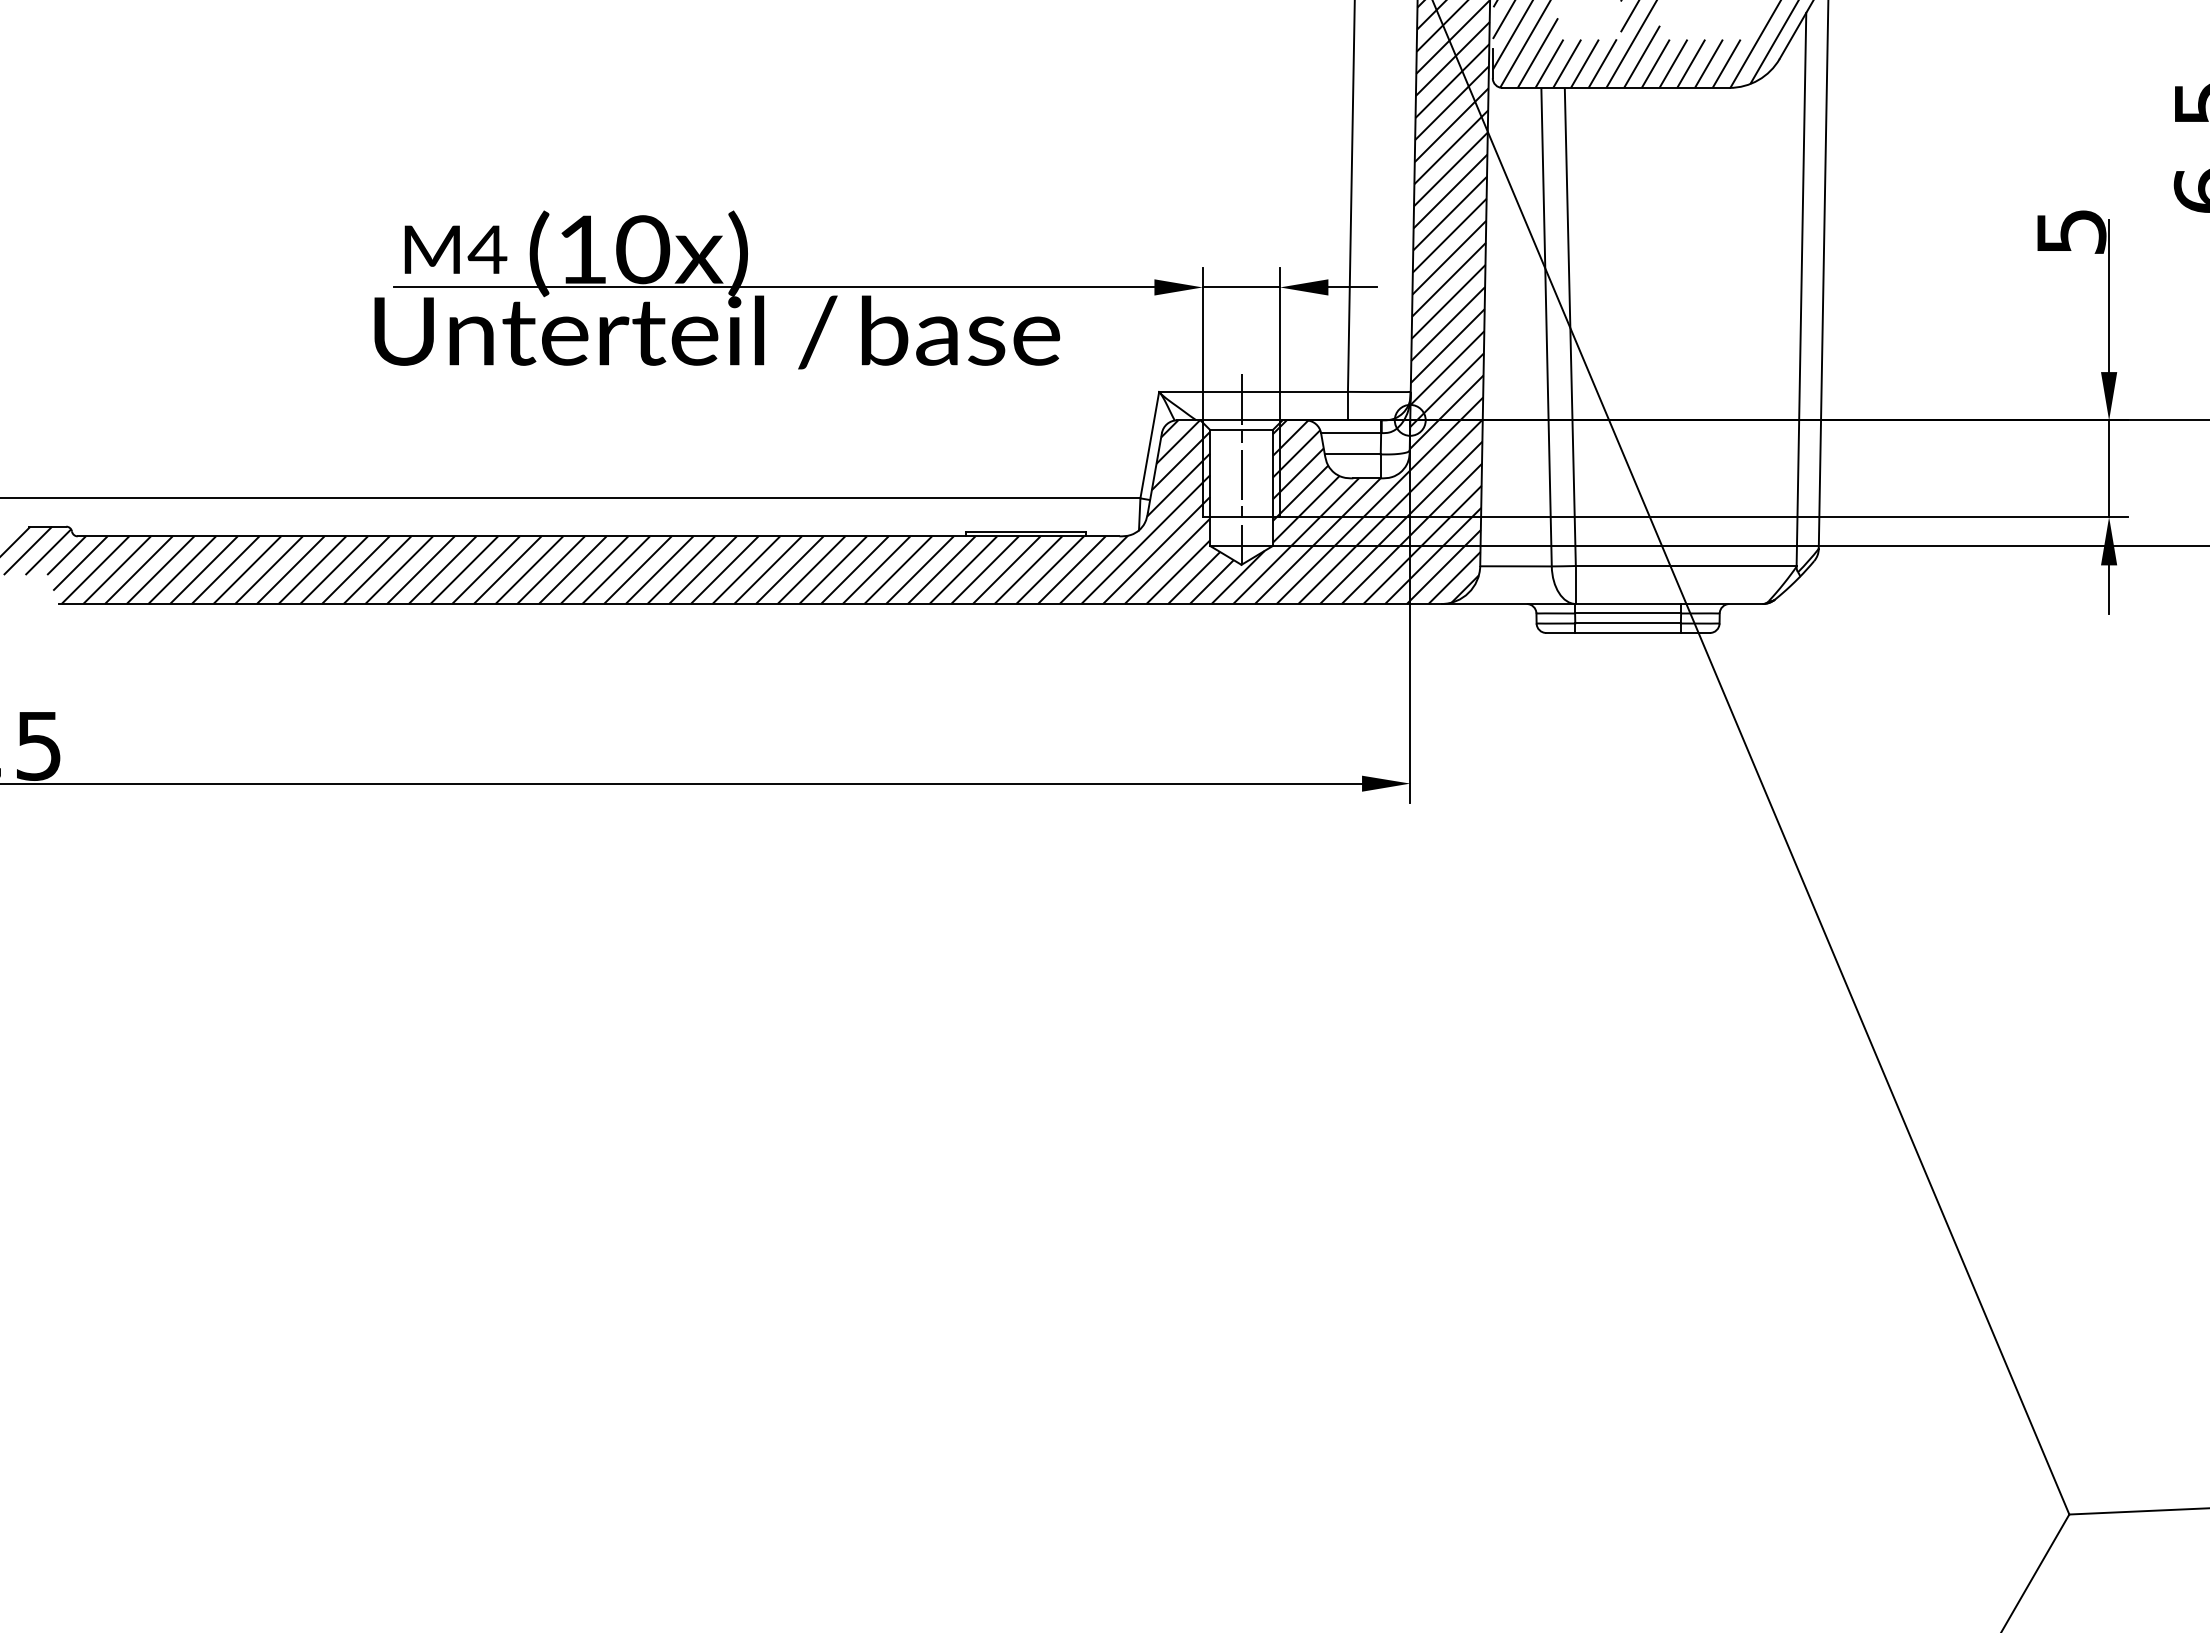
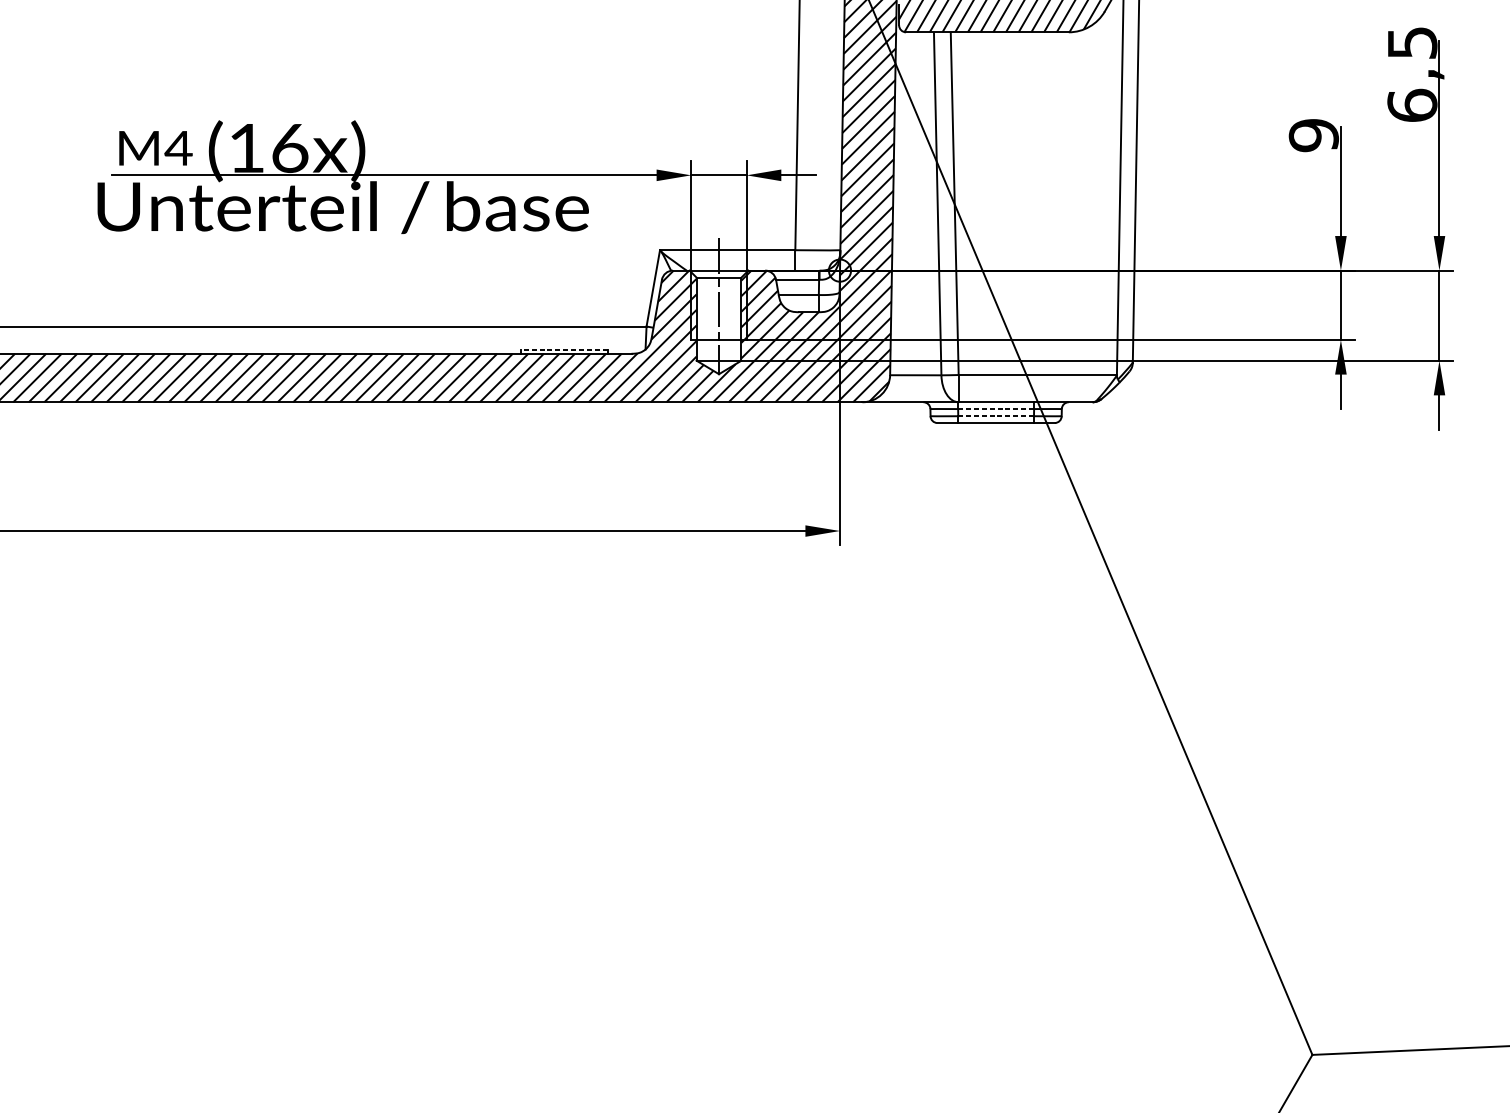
text: (2071, 232) -> (1313, 135), 5 -> 9
text: (643, 249) -> (290, 148), (10x) -> (16x)
line: (1025, 531) -> (564, 350), solid -> dashed
line: (1628, 613) -> (996, 409), solid -> dashed
line: (1628, 623) -> (996, 416), solid -> dashed

